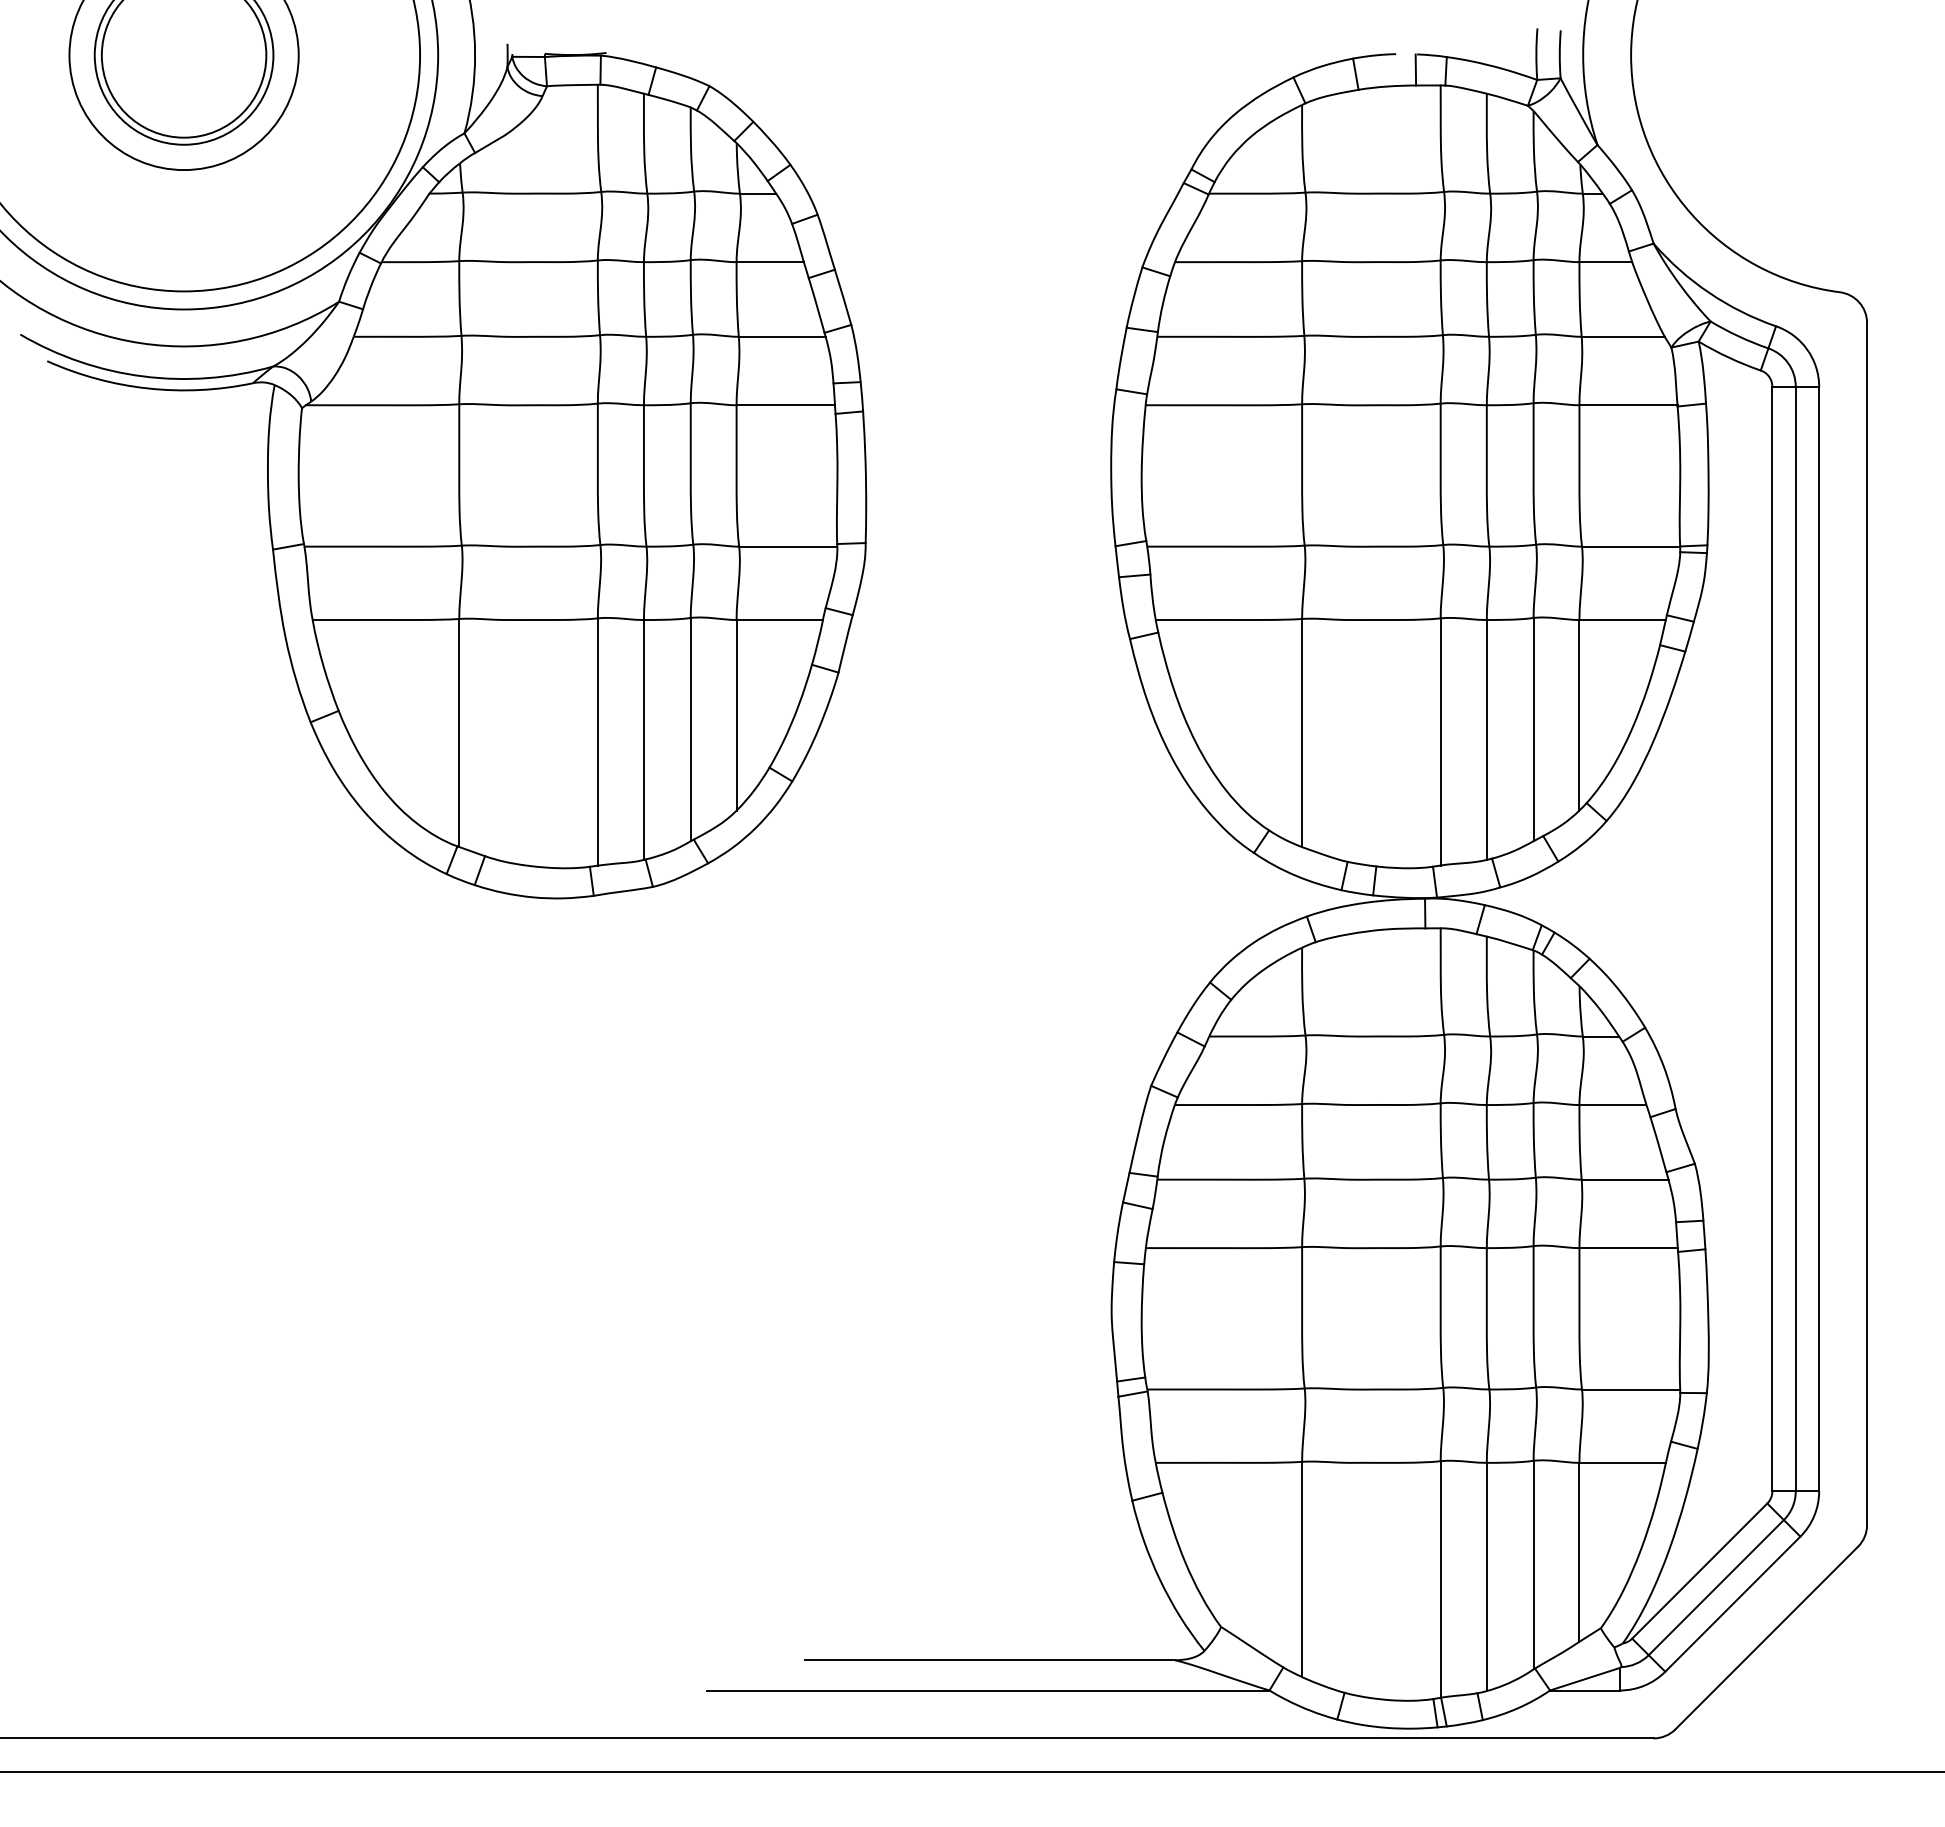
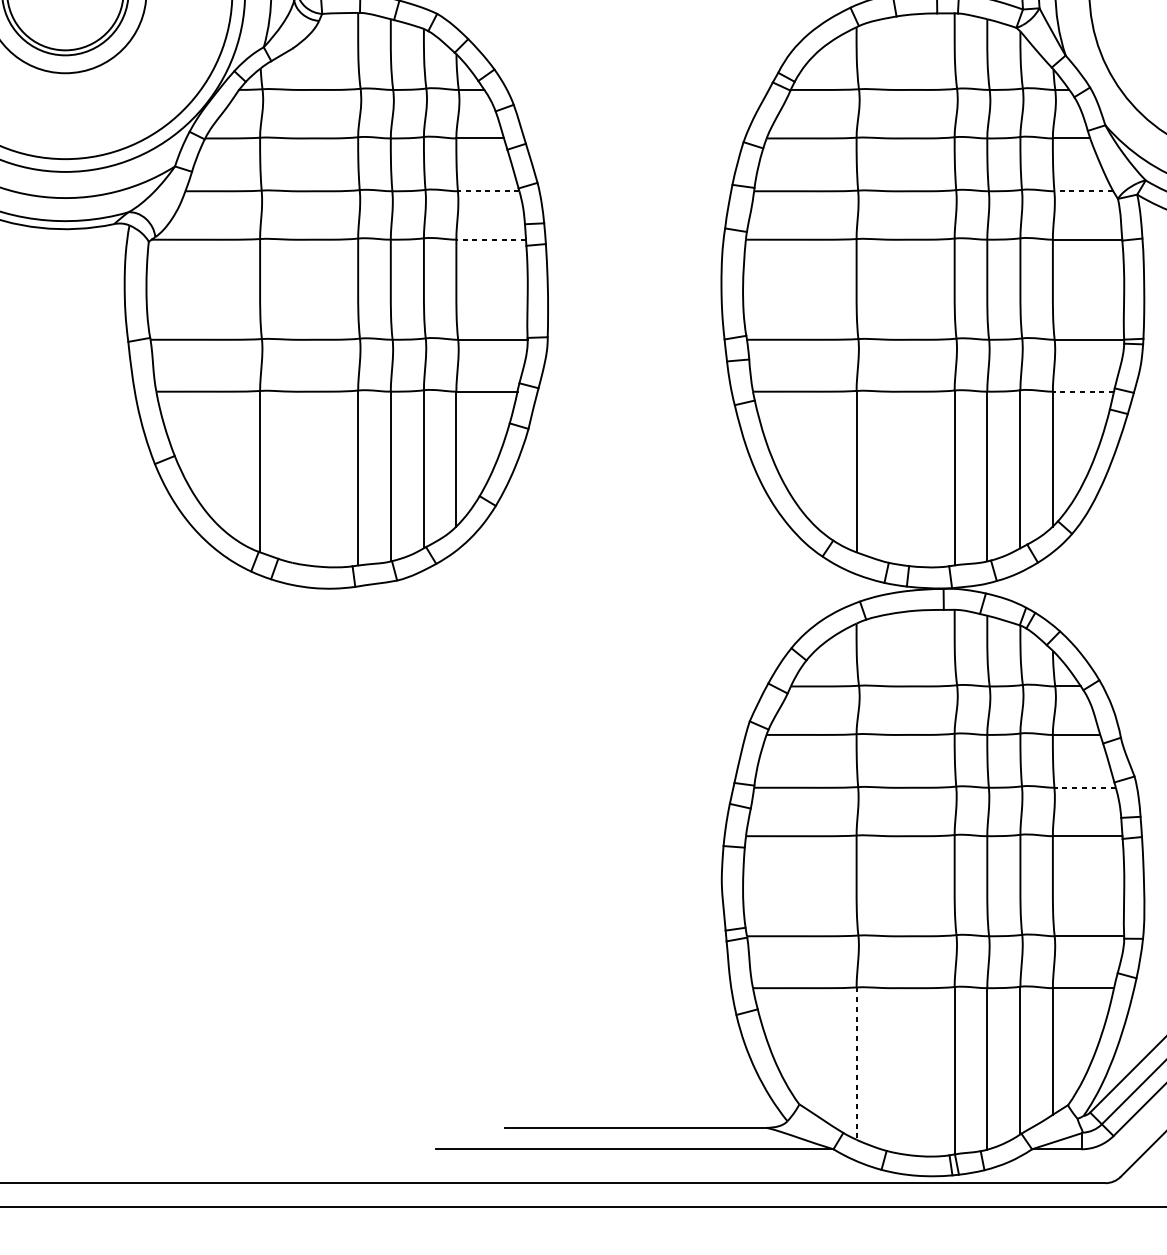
line: (781, 336) -> (488, 191), solid -> dashed
line: (1623, 336) -> (1084, 191), solid -> dashed
line: (785, 405) -> (490, 239), solid -> dashed
line: (1622, 620) -> (1083, 392), solid -> dashed
line: (1624, 1179) -> (1084, 787), solid -> dashed
line: (1302, 1569) -> (856, 1063), solid -> dashed

